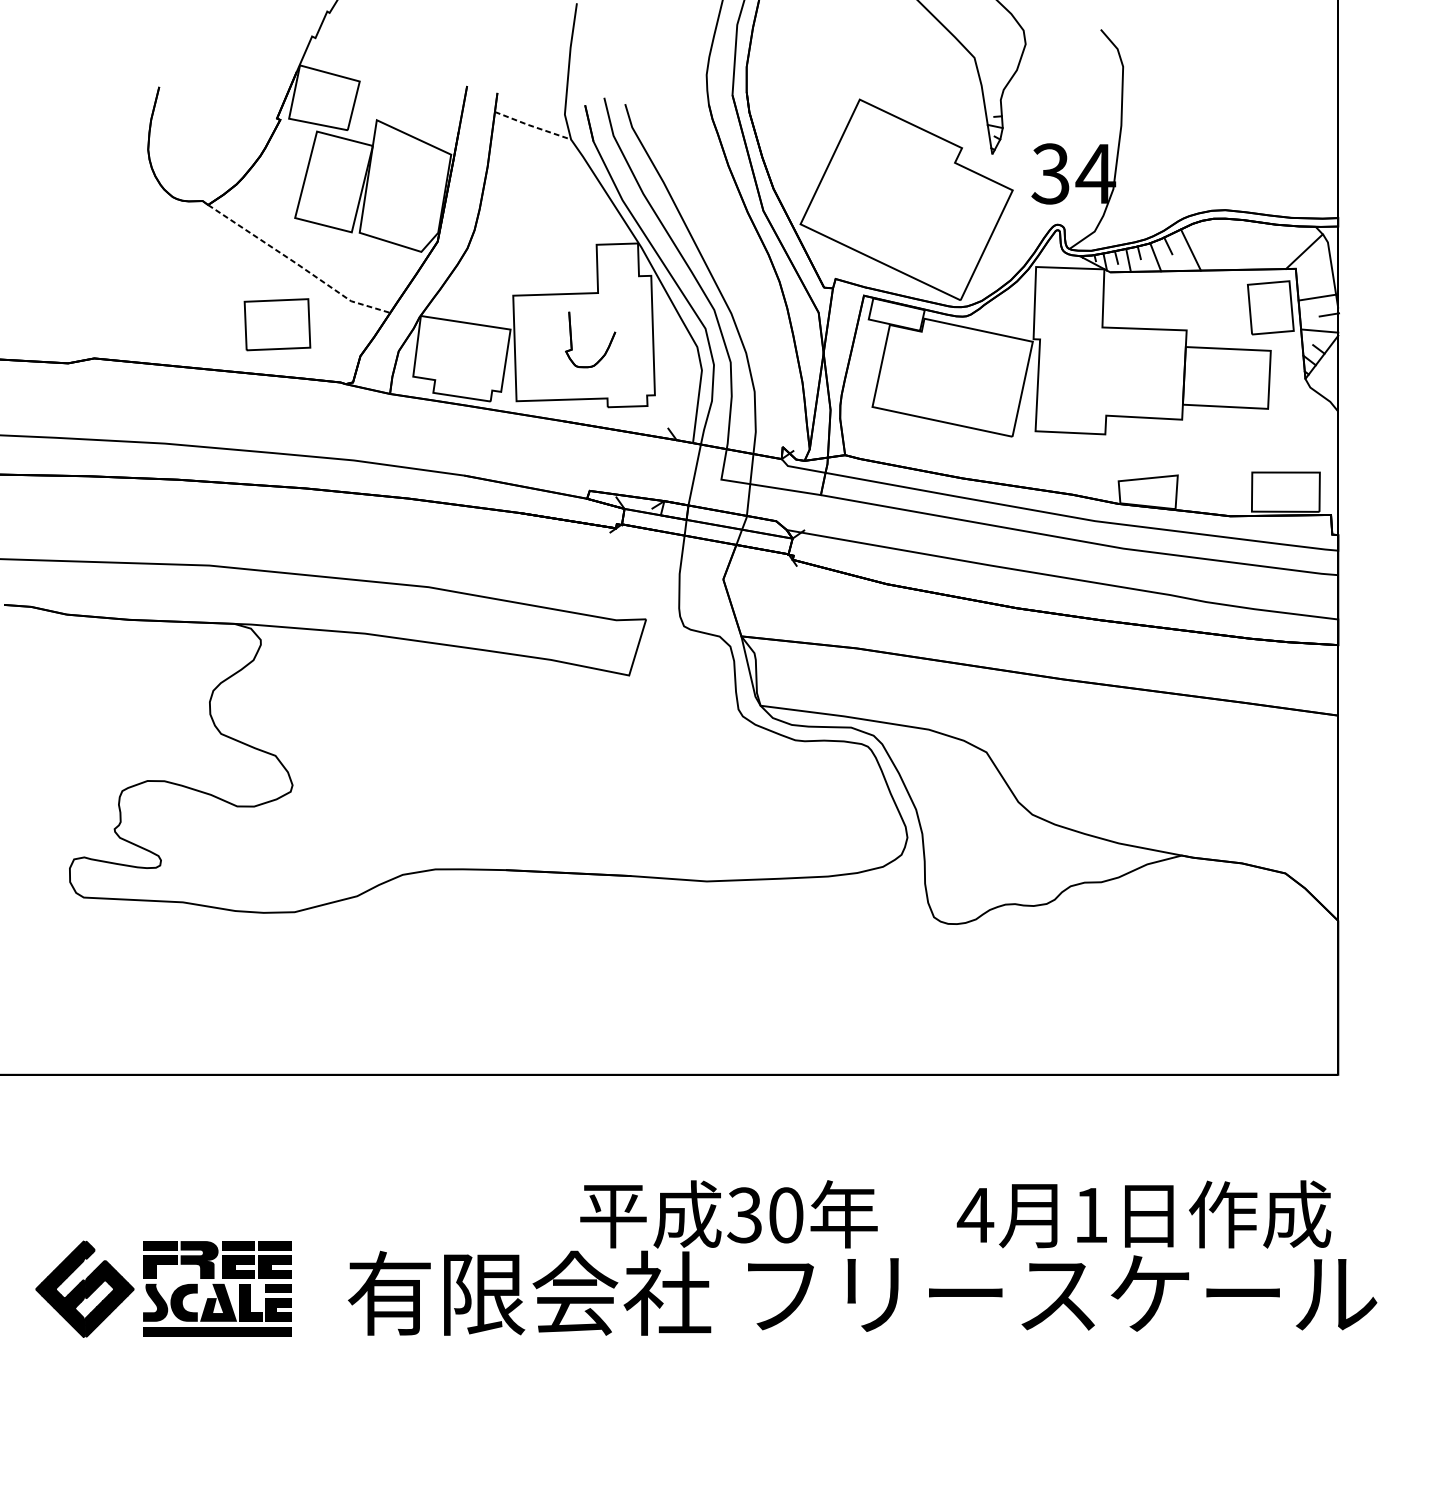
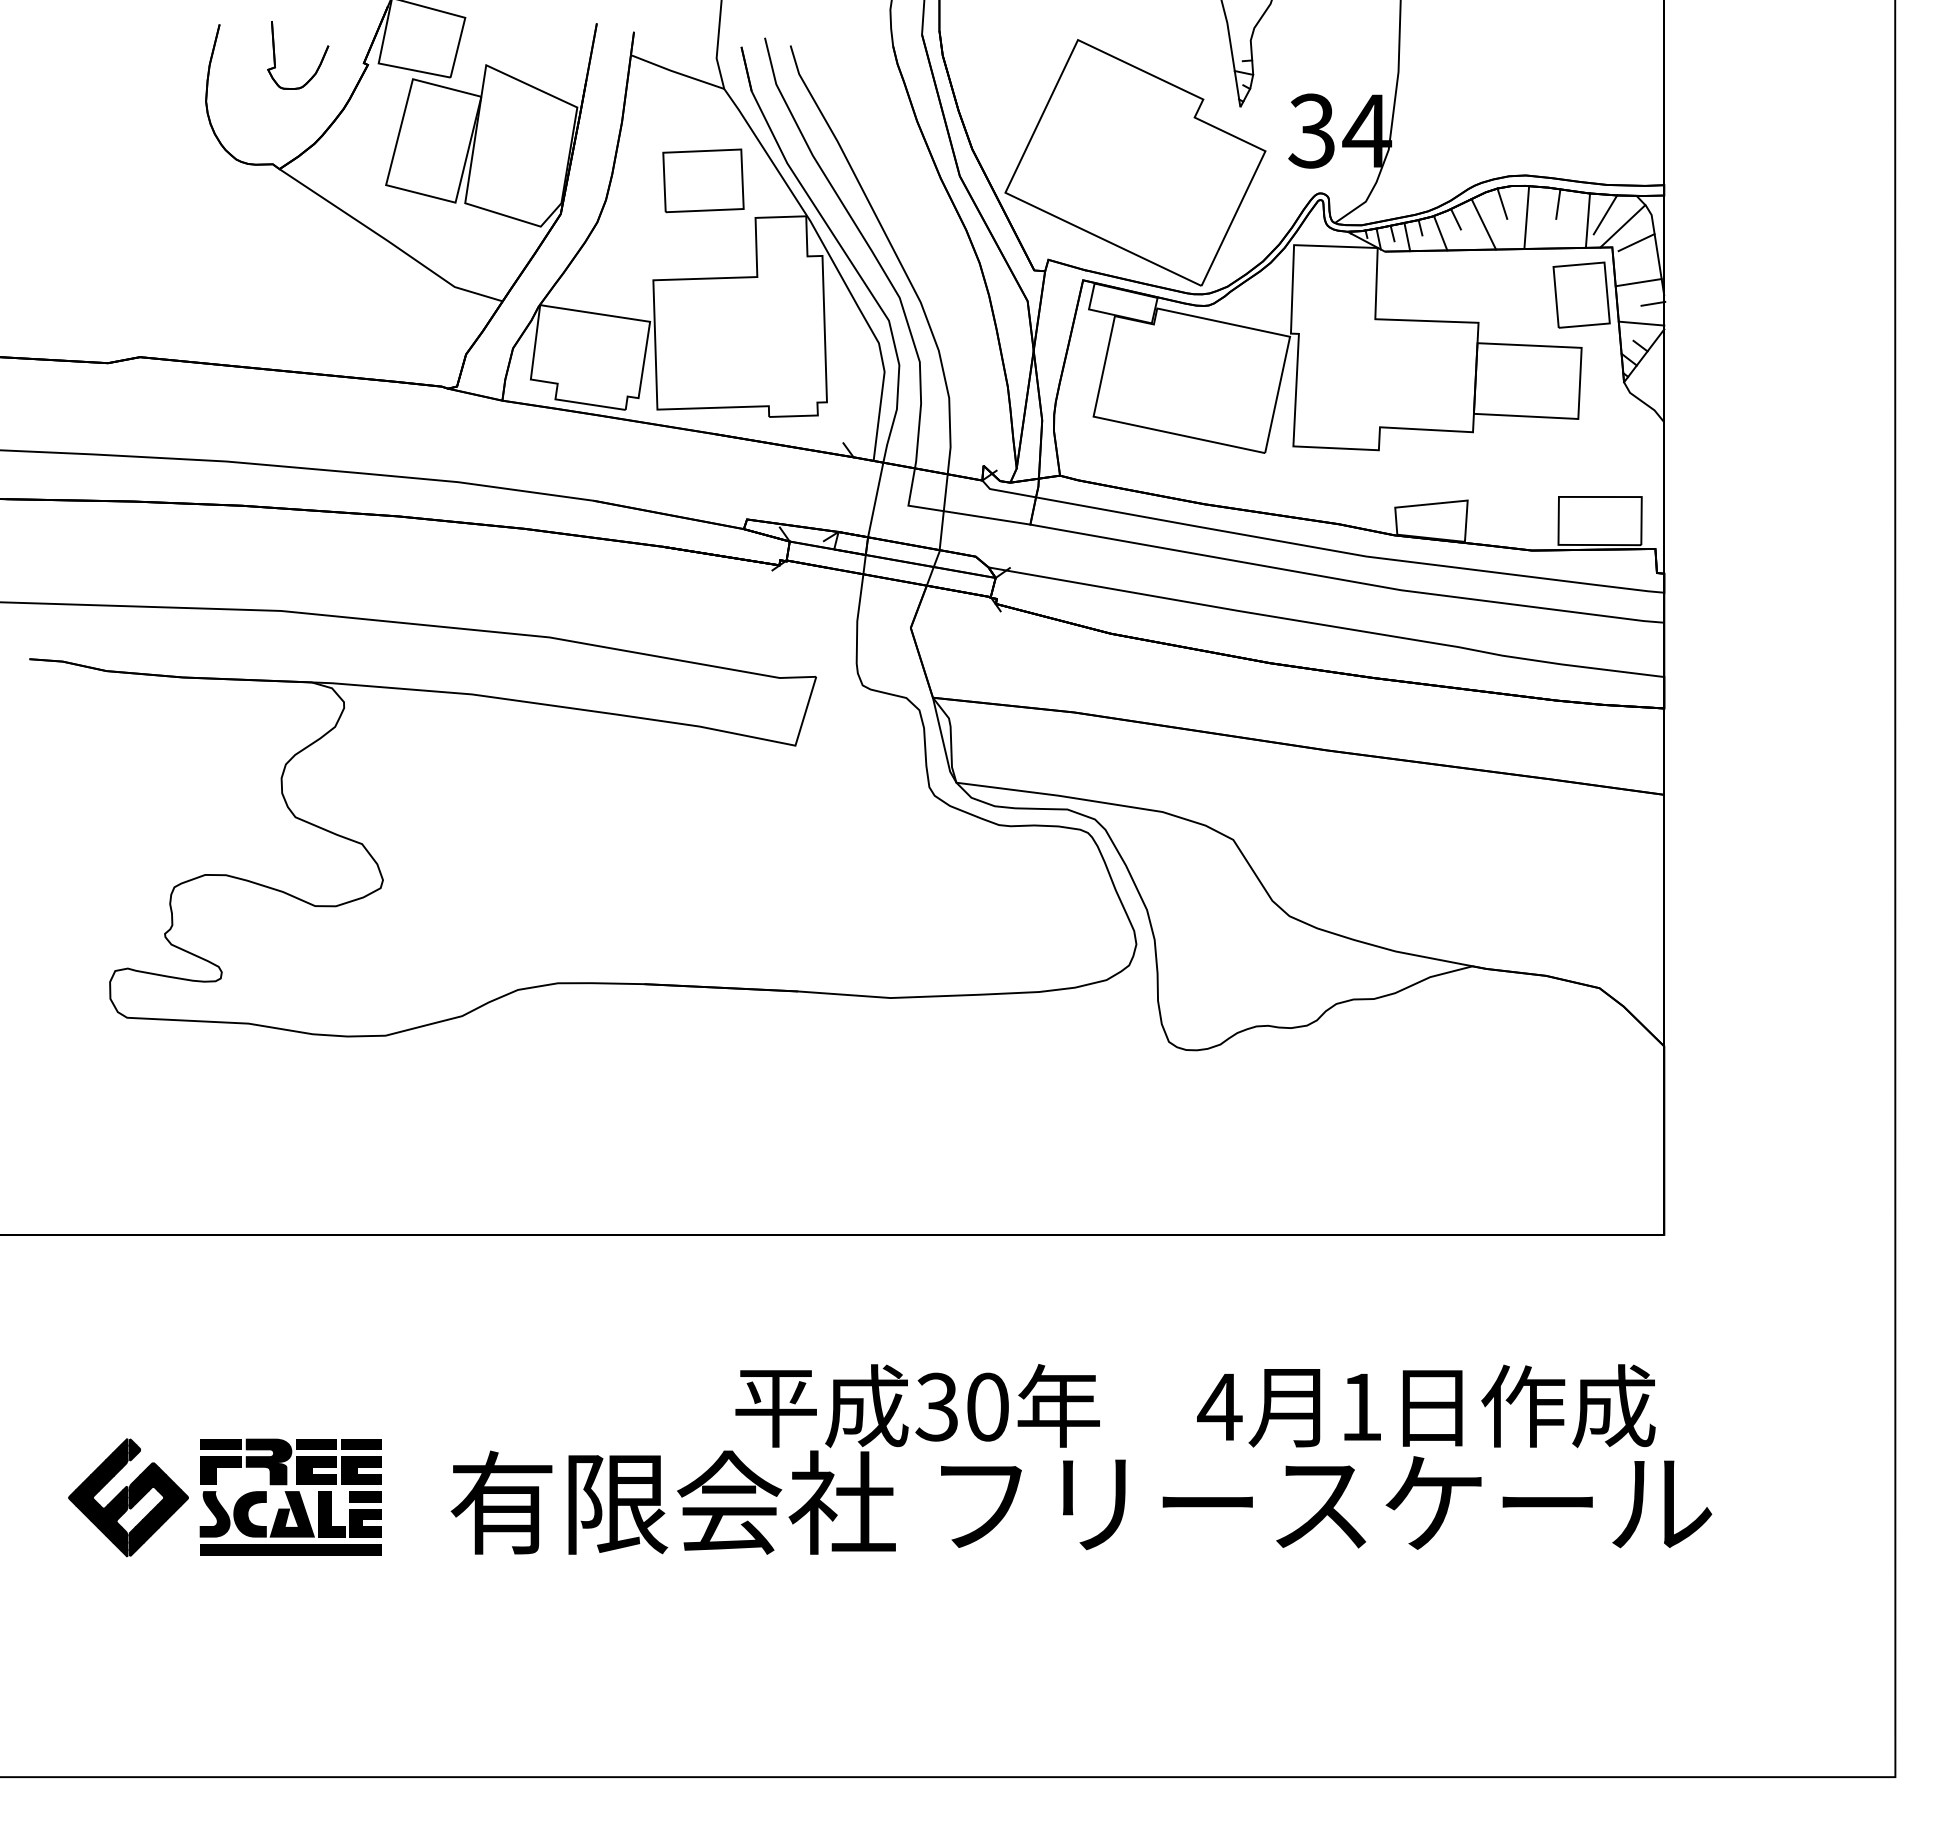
line: (532, 126) -> (677, 72), dashed -> solid
line: (1206, 233) -> (1502, 203), added
line: (1251, 233) -> (1558, 203), added
line: (1290, 242) -> (1605, 214), added
line: (1225, 244) -> (1526, 217), added
line: (1275, 246) -> (1587, 220), added
line: (297, 264) -> (389, 241), dashed -> solid
line: (1315, 264) -> (1636, 242), added
part: (277, 324) -> (703, 180), moved
part: (607, 348) -> (318, 65), moved

